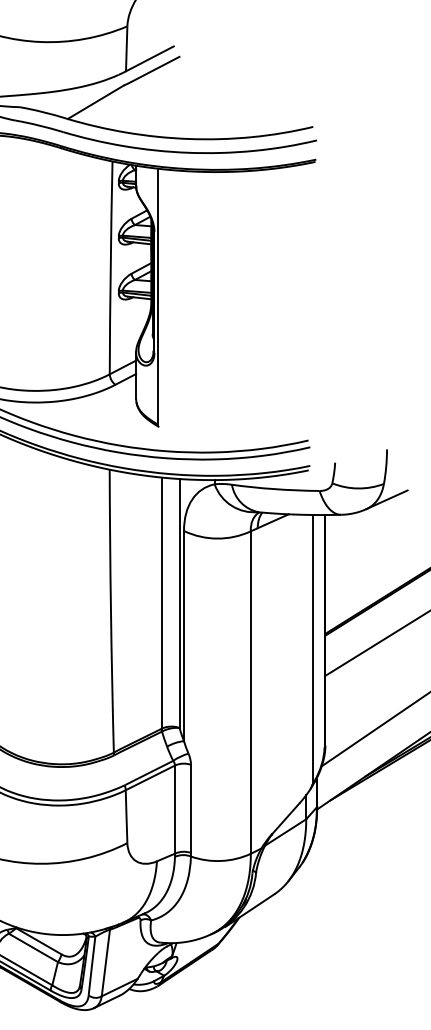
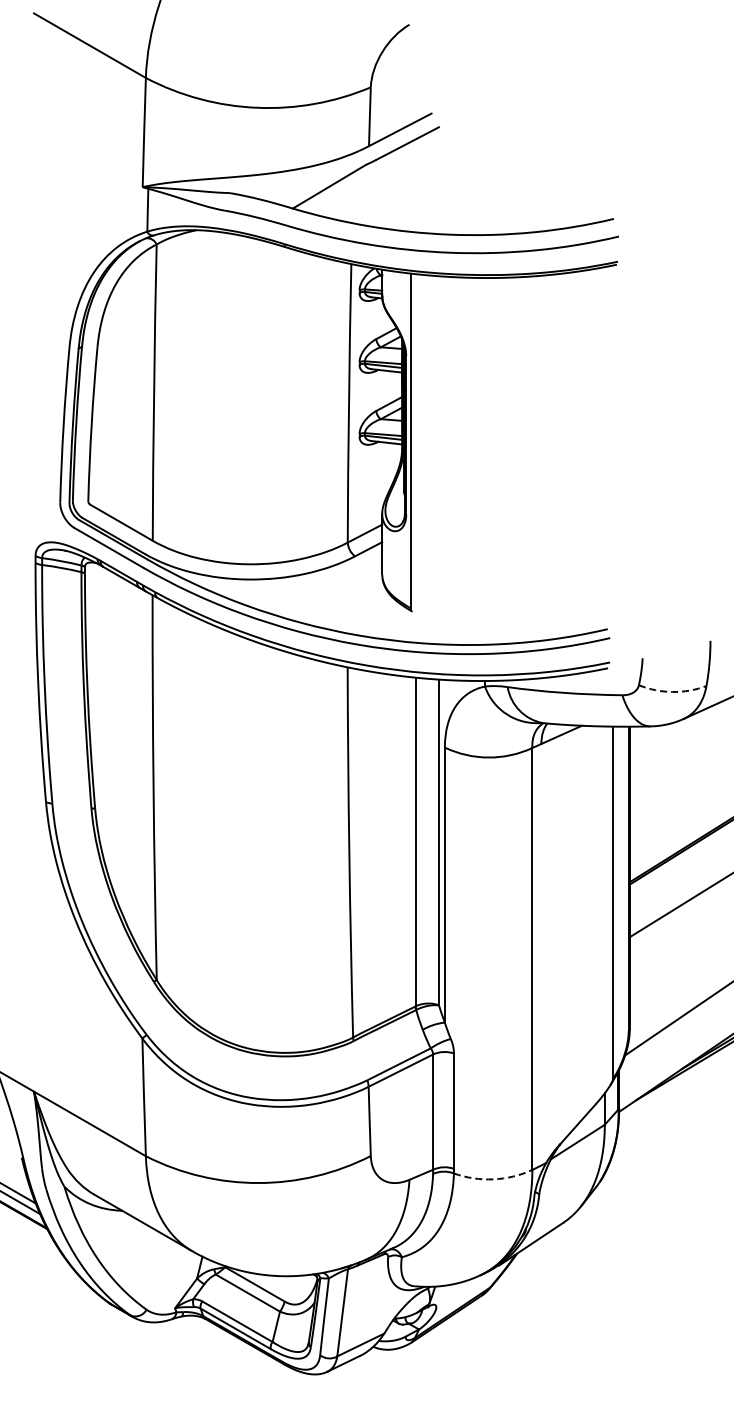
arc: (357, 488) -> (672, 691), solid -> dashed
arc: (221, 861) -> (493, 1179), solid -> dashed

